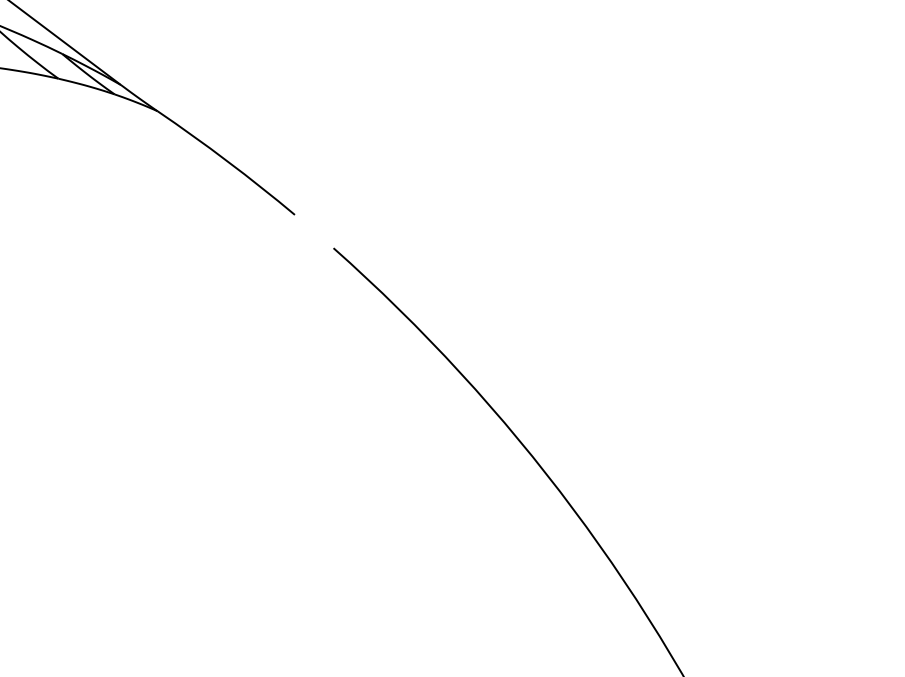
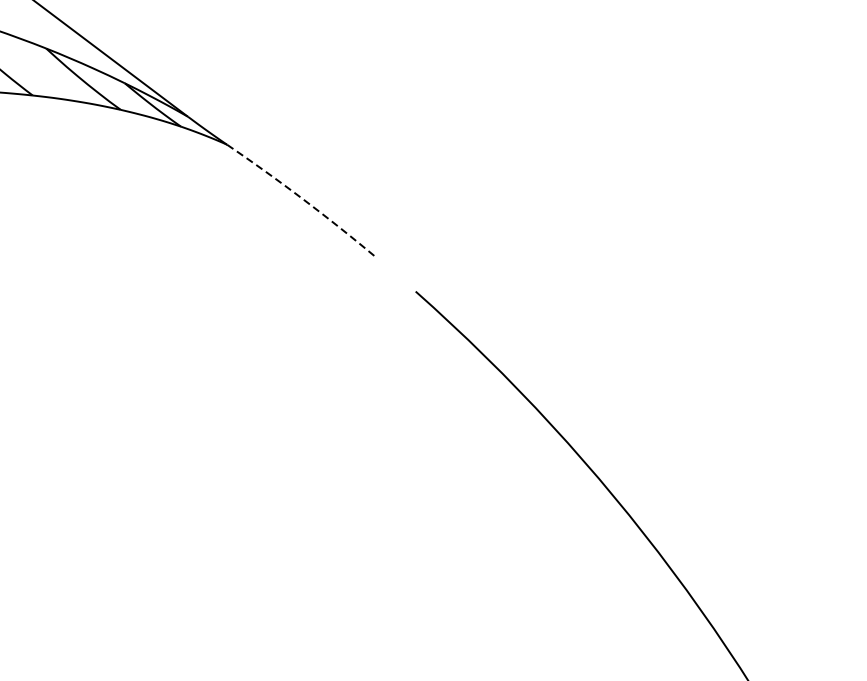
arc: (227, 161) -> (302, 198), solid -> dashed

